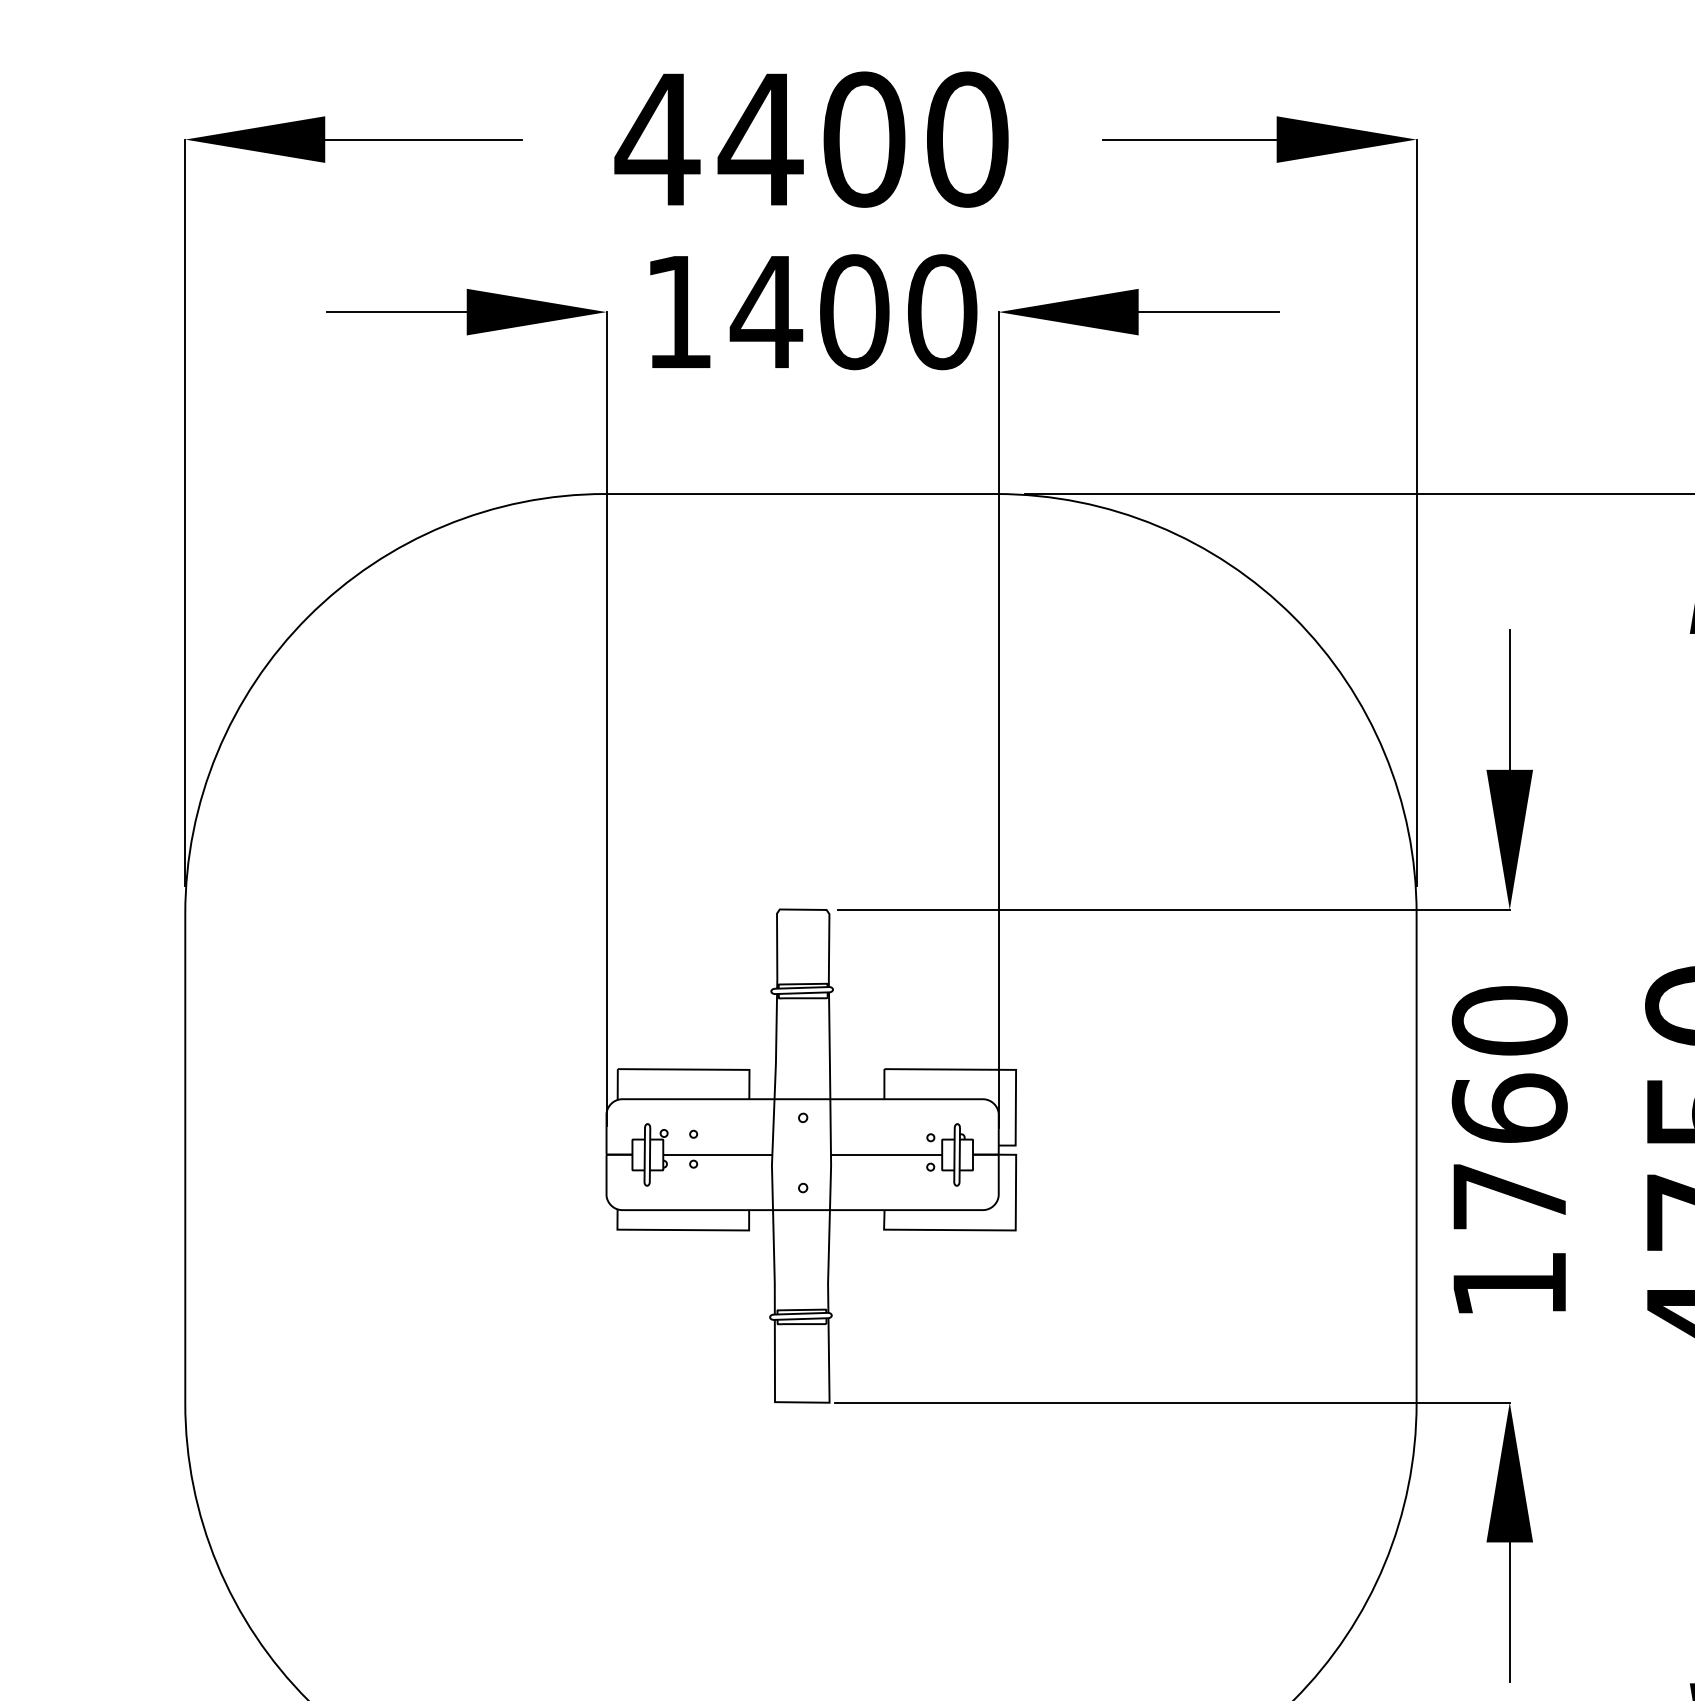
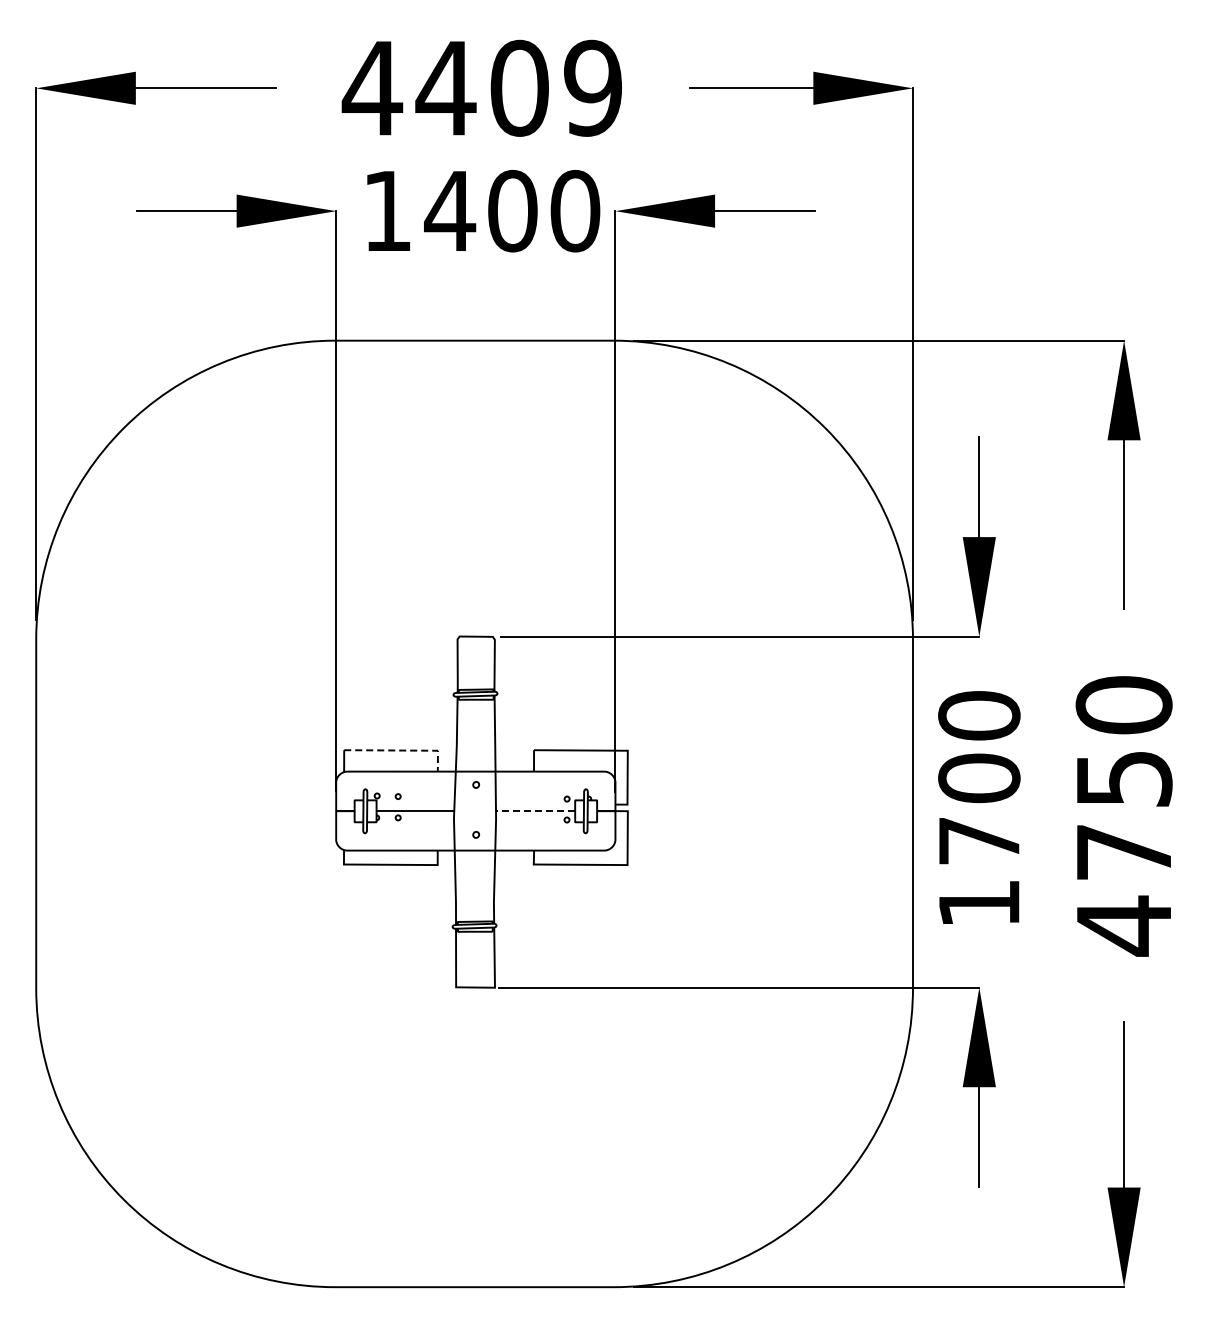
text: (967, 138) -> (593, 87), 4400 -> 4409
line: (699, 1069) -> (402, 750), solid -> dashed
text: (1510, 1108) -> (979, 778), 1760 -> 1700
line: (886, 1155) -> (535, 811), solid -> dashed

